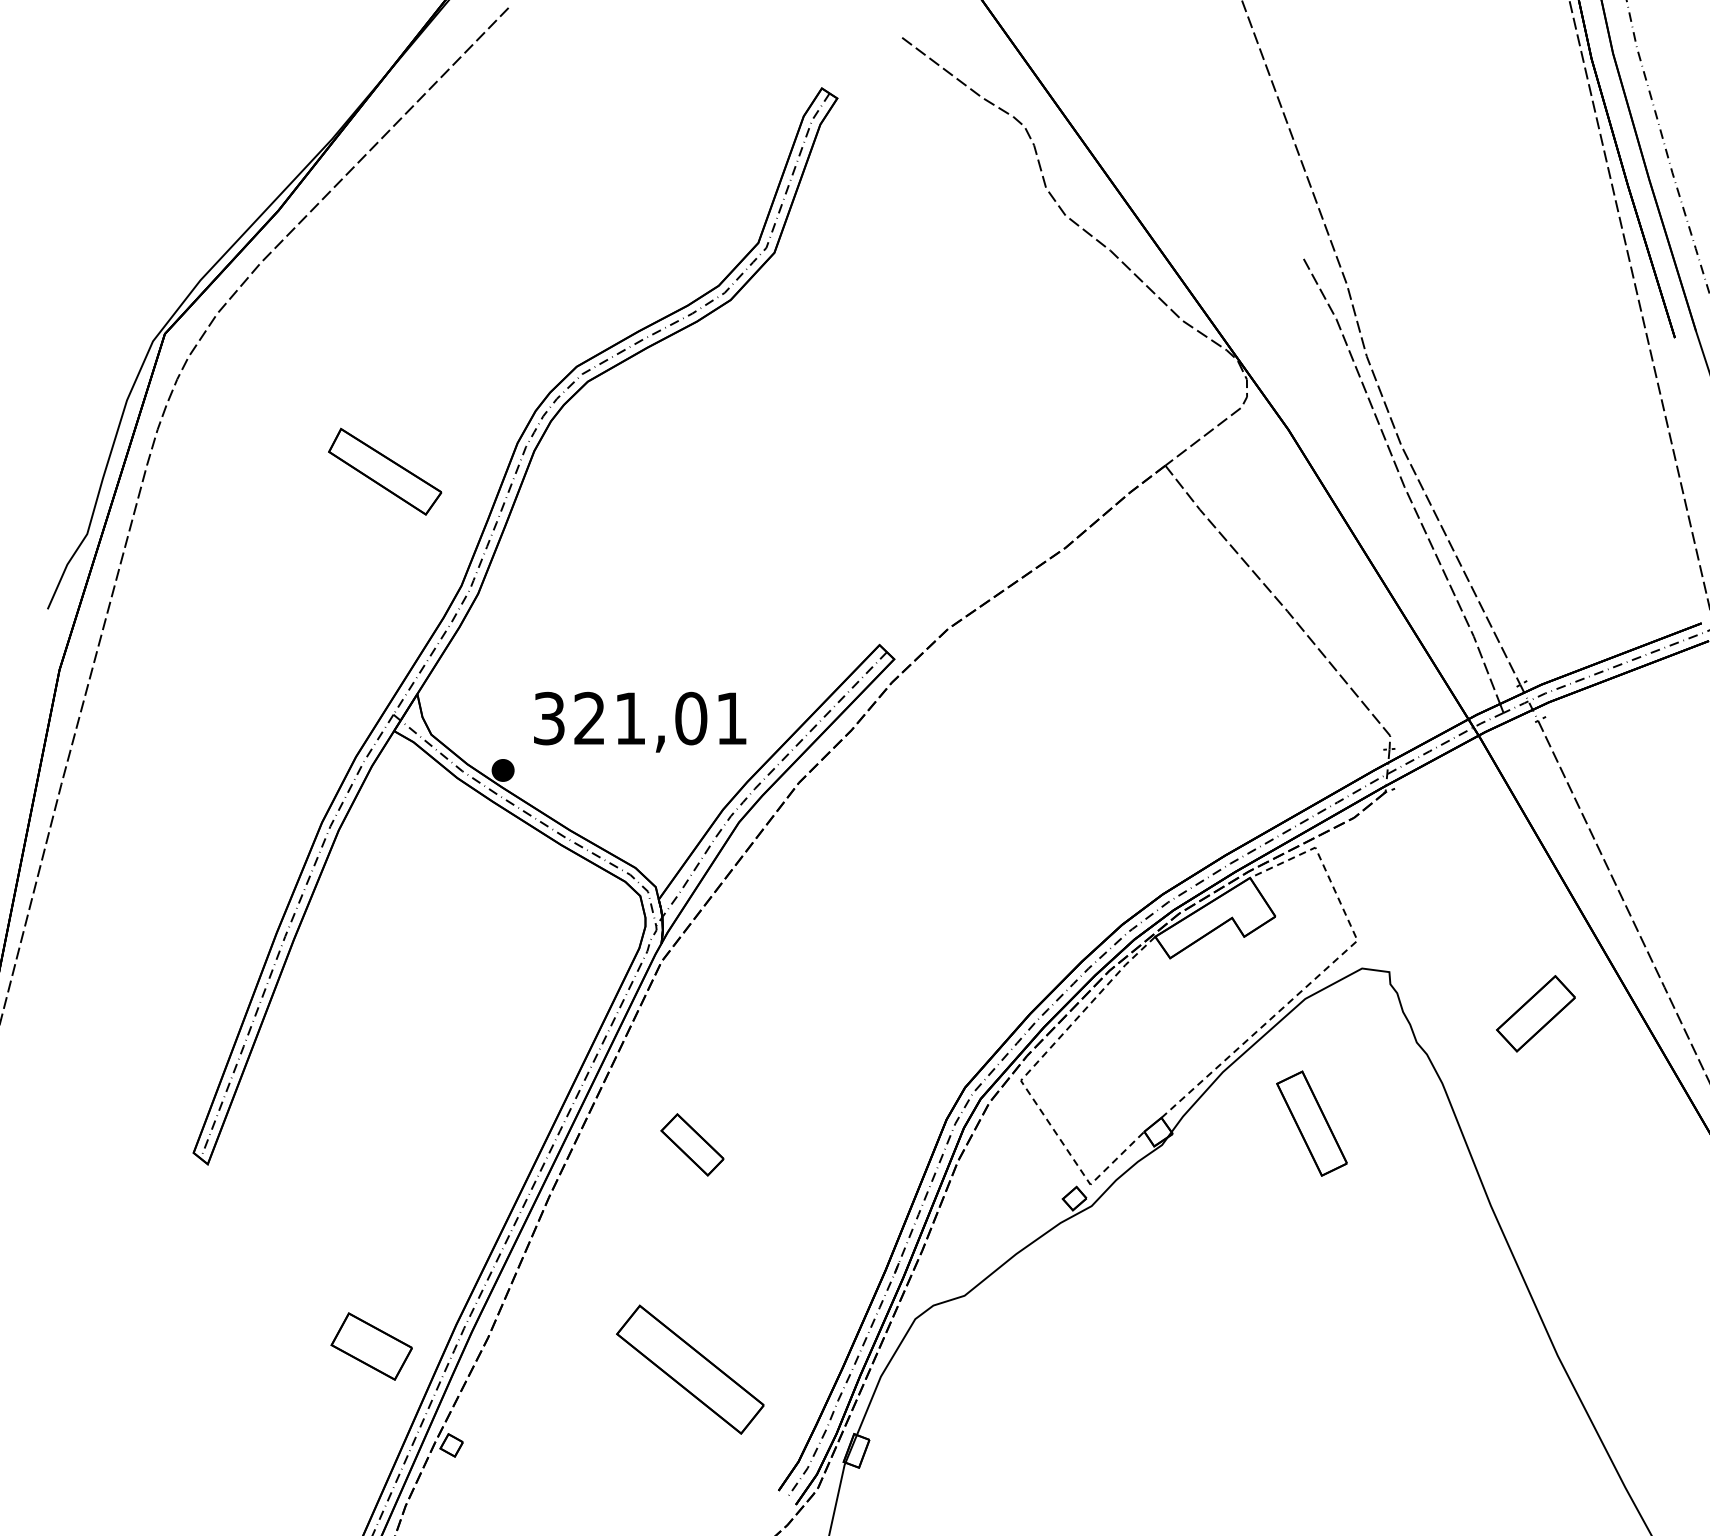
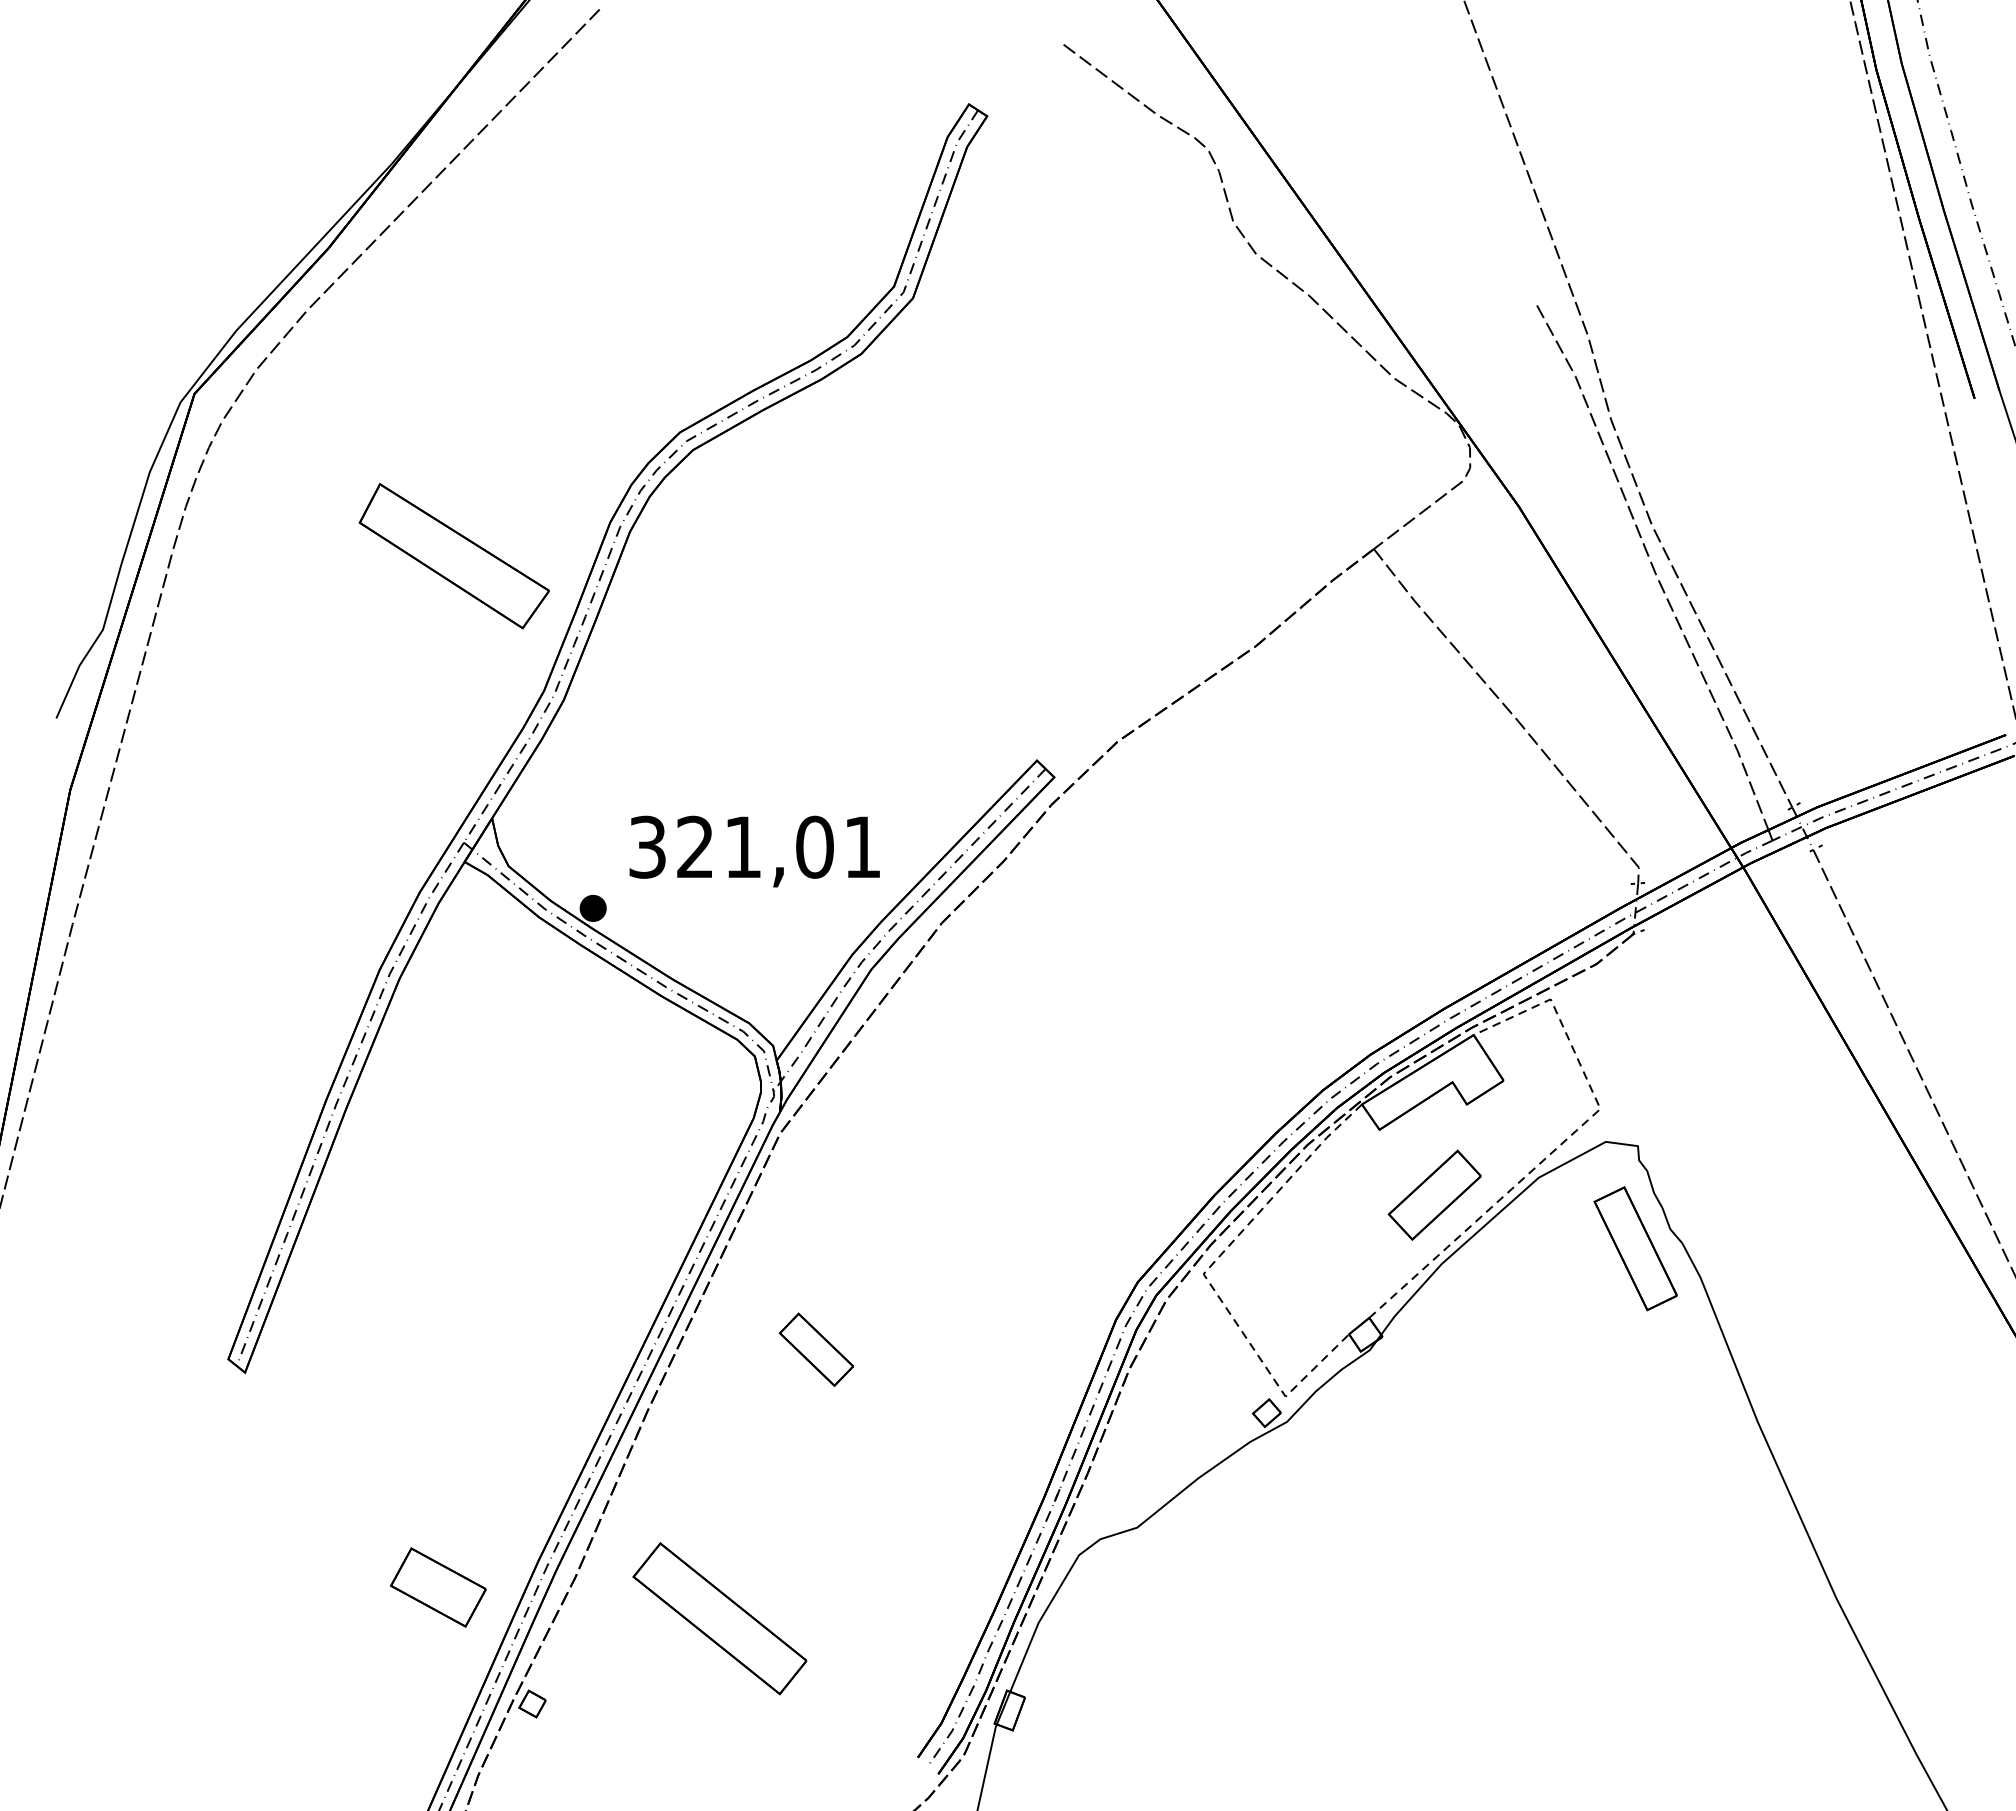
part: (384, 471) -> (453, 556), size x1.43
part: (1535, 1013) -> (1434, 1194), moved
part: (1311, 1123) -> (1635, 1248), moved
part: (690, 1369) -> (719, 1618), moved

